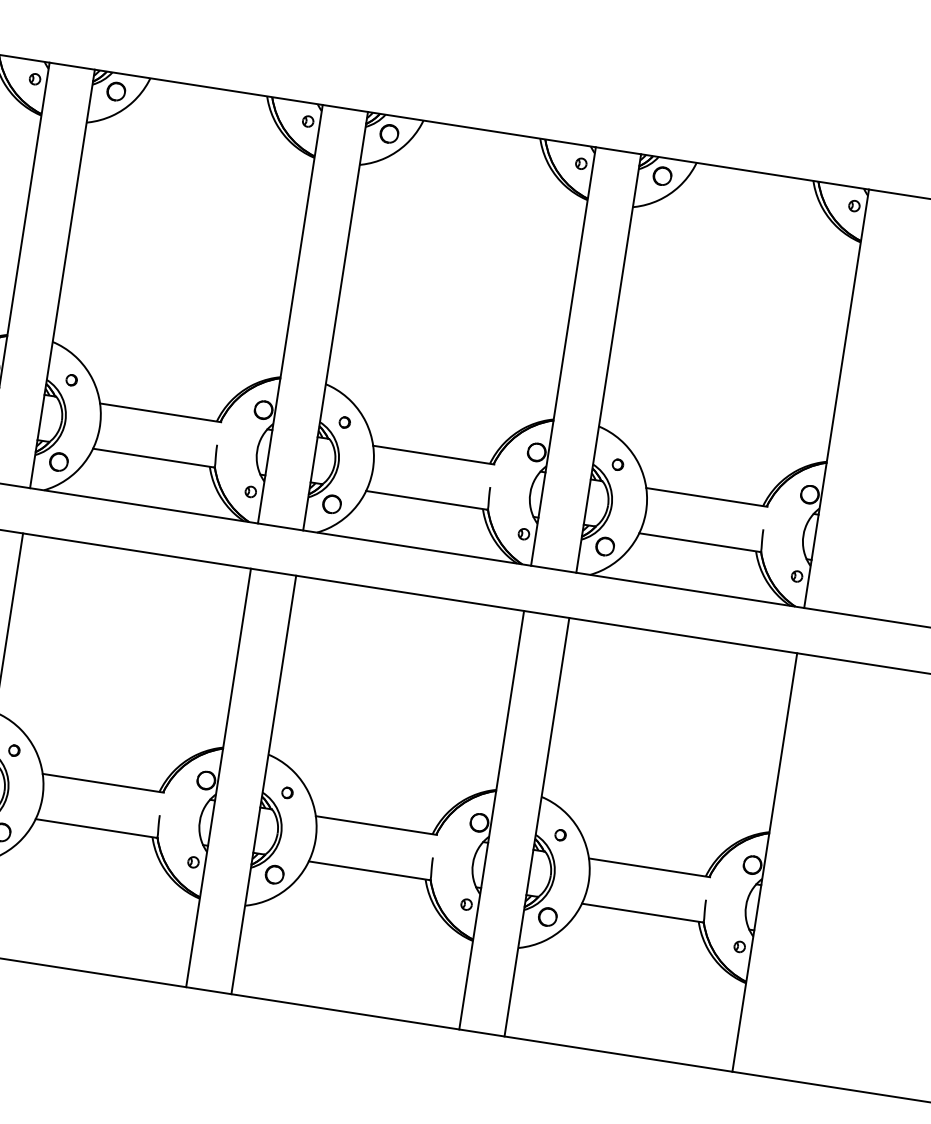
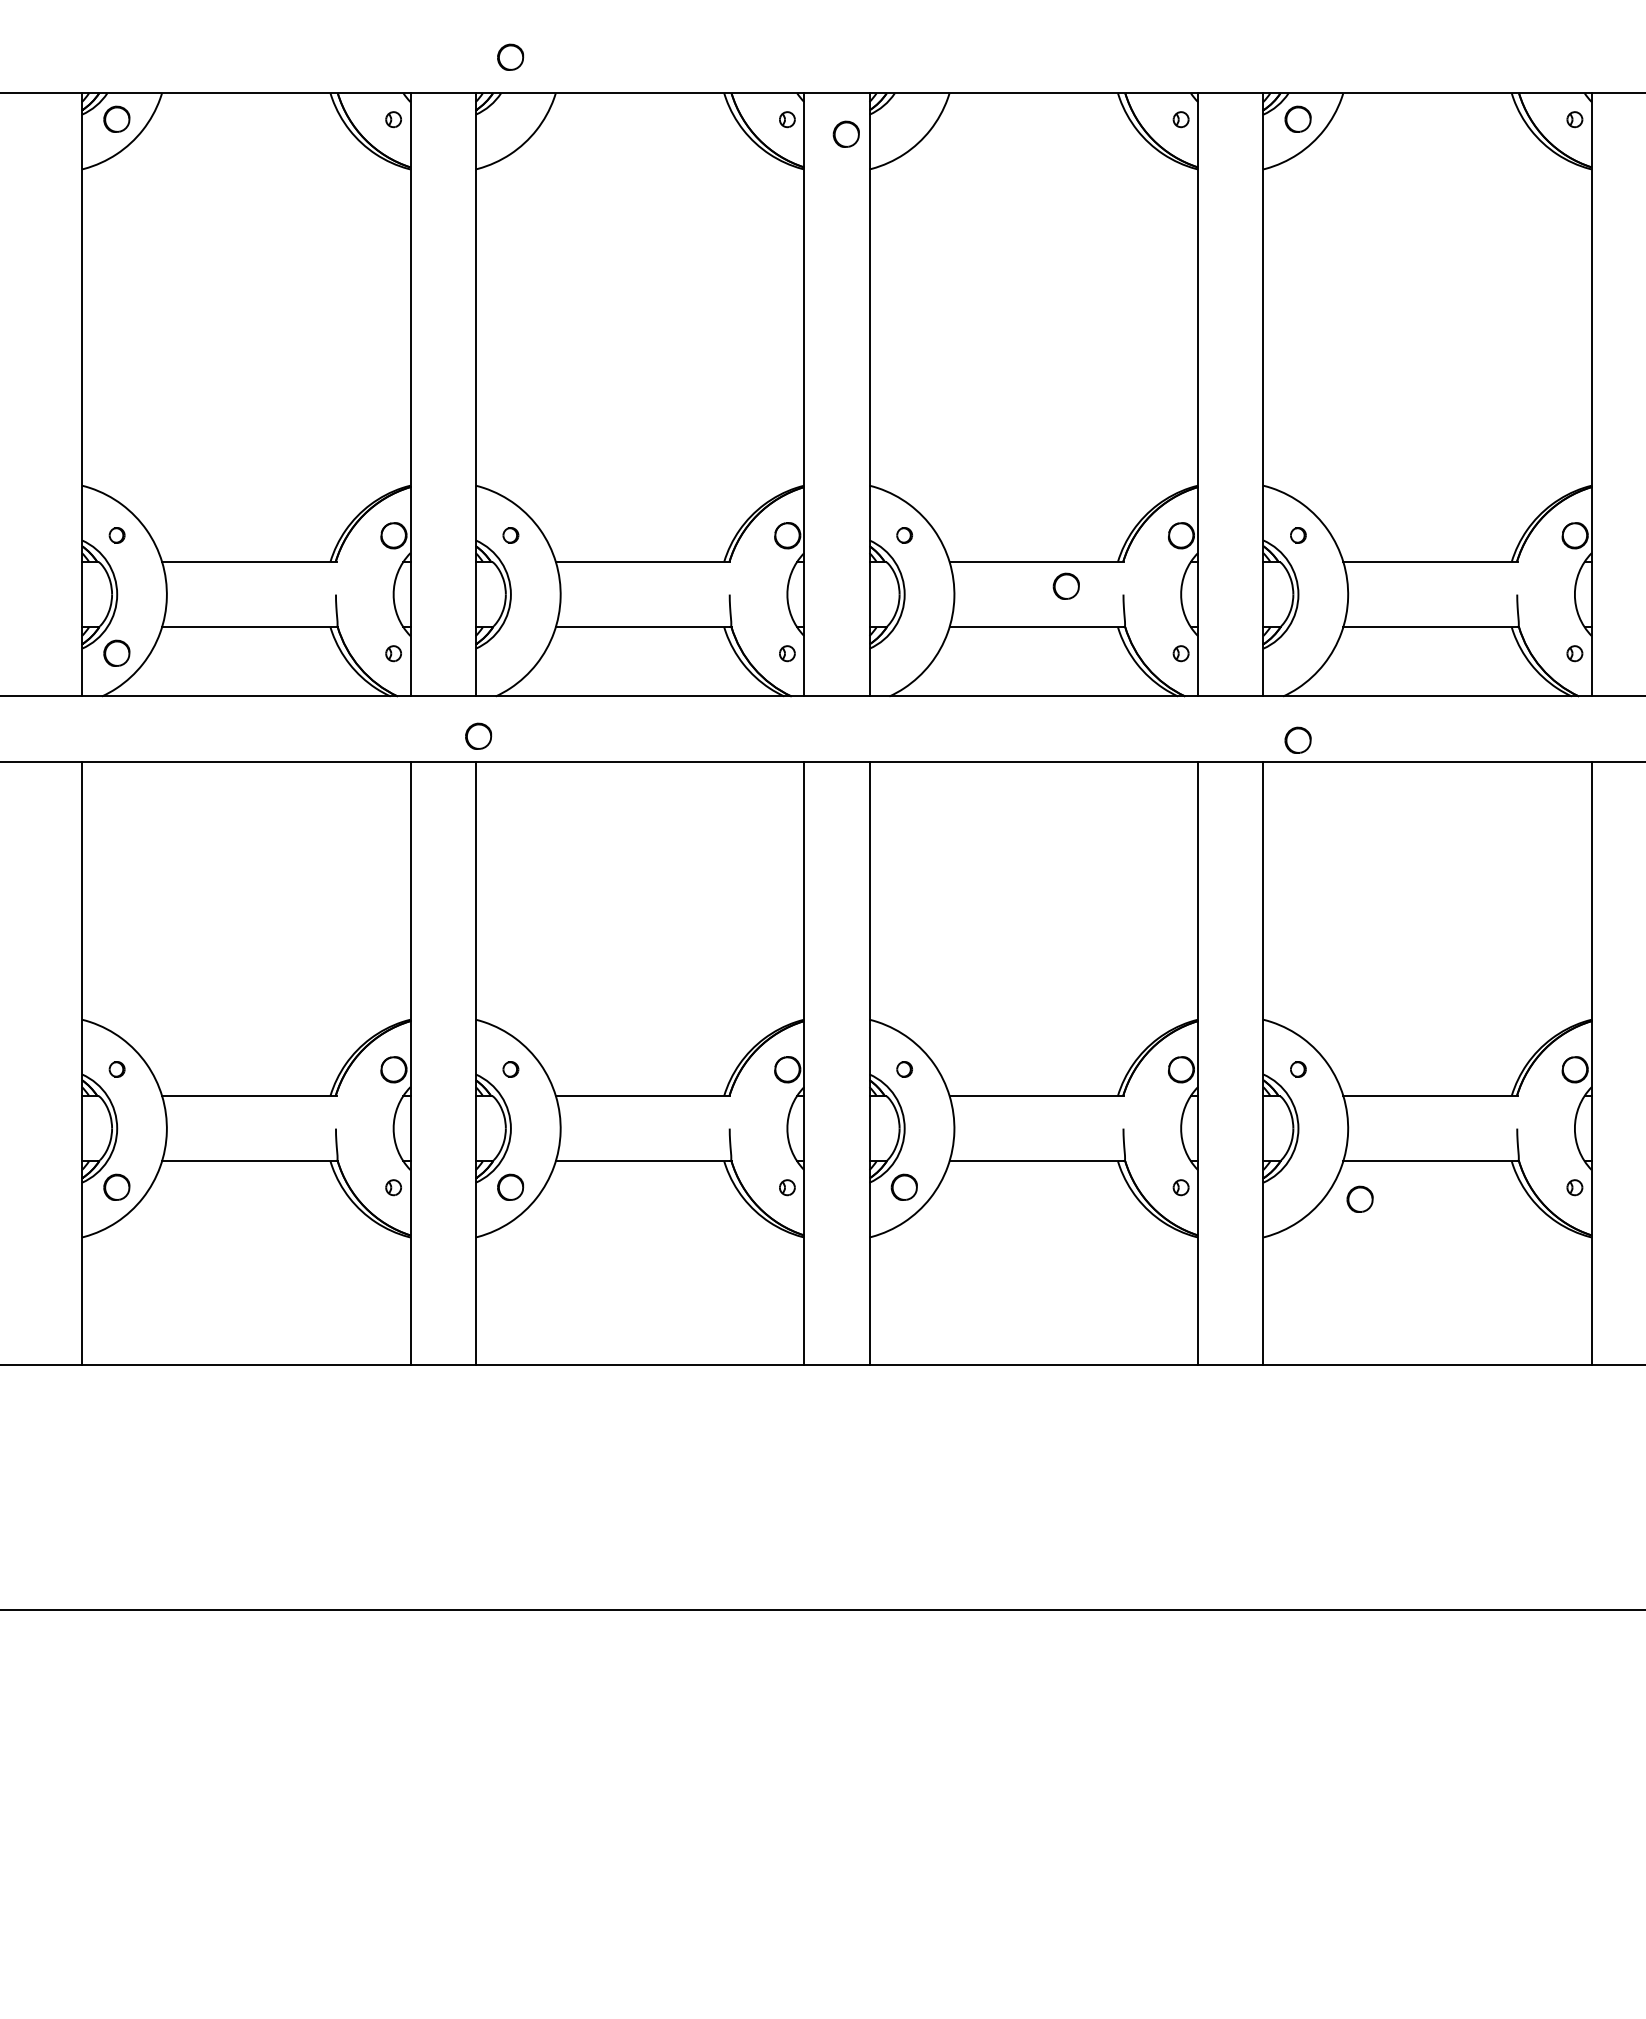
part: (116, 91) -> (510, 56), moved
part: (388, 133) -> (845, 133), moved
part: (58, 461) -> (478, 735), moved
part: (331, 503) -> (1065, 585), moved
part: (604, 545) -> (1297, 739), moved
part: (547, 916) -> (1359, 1198), moved

